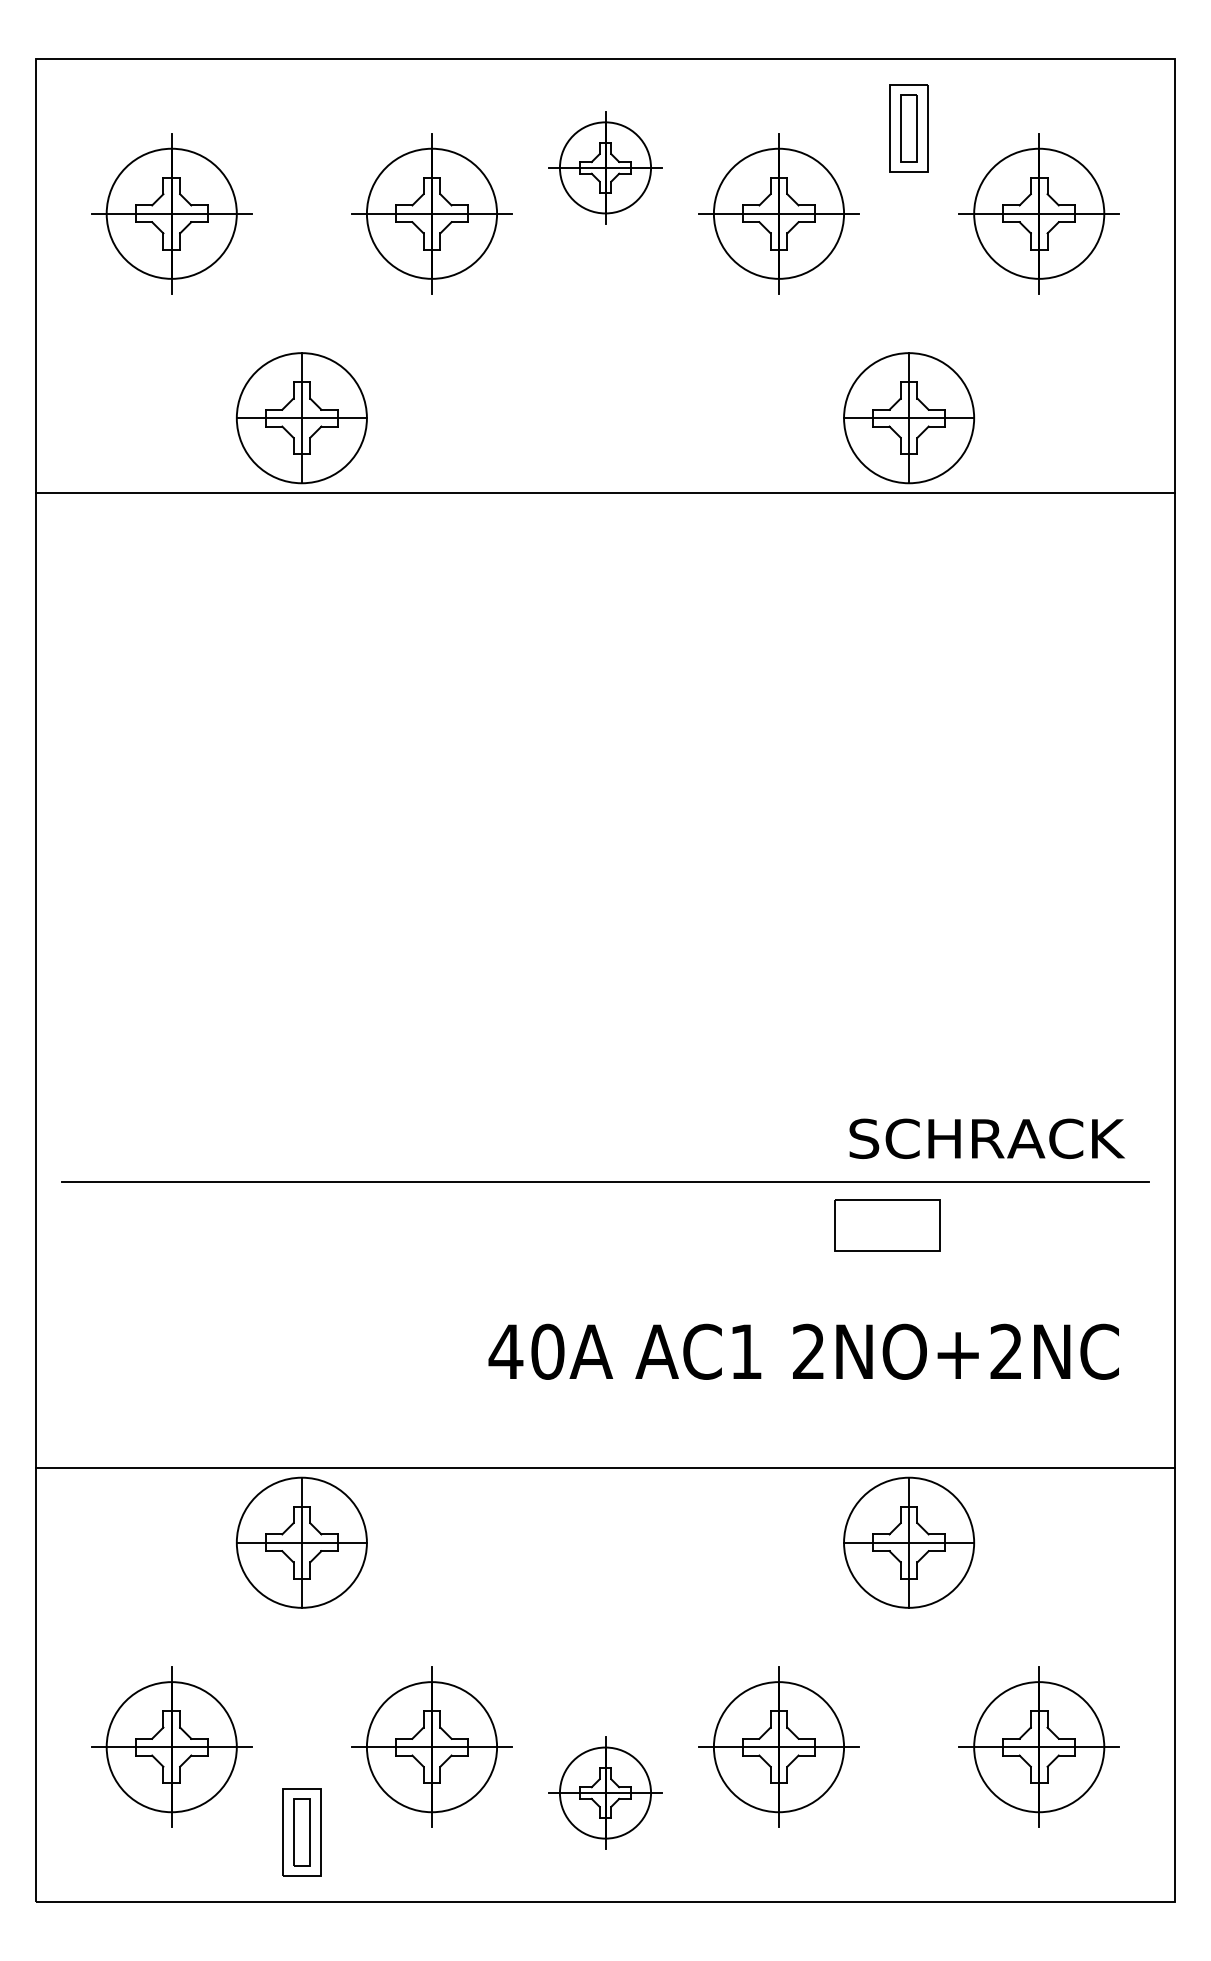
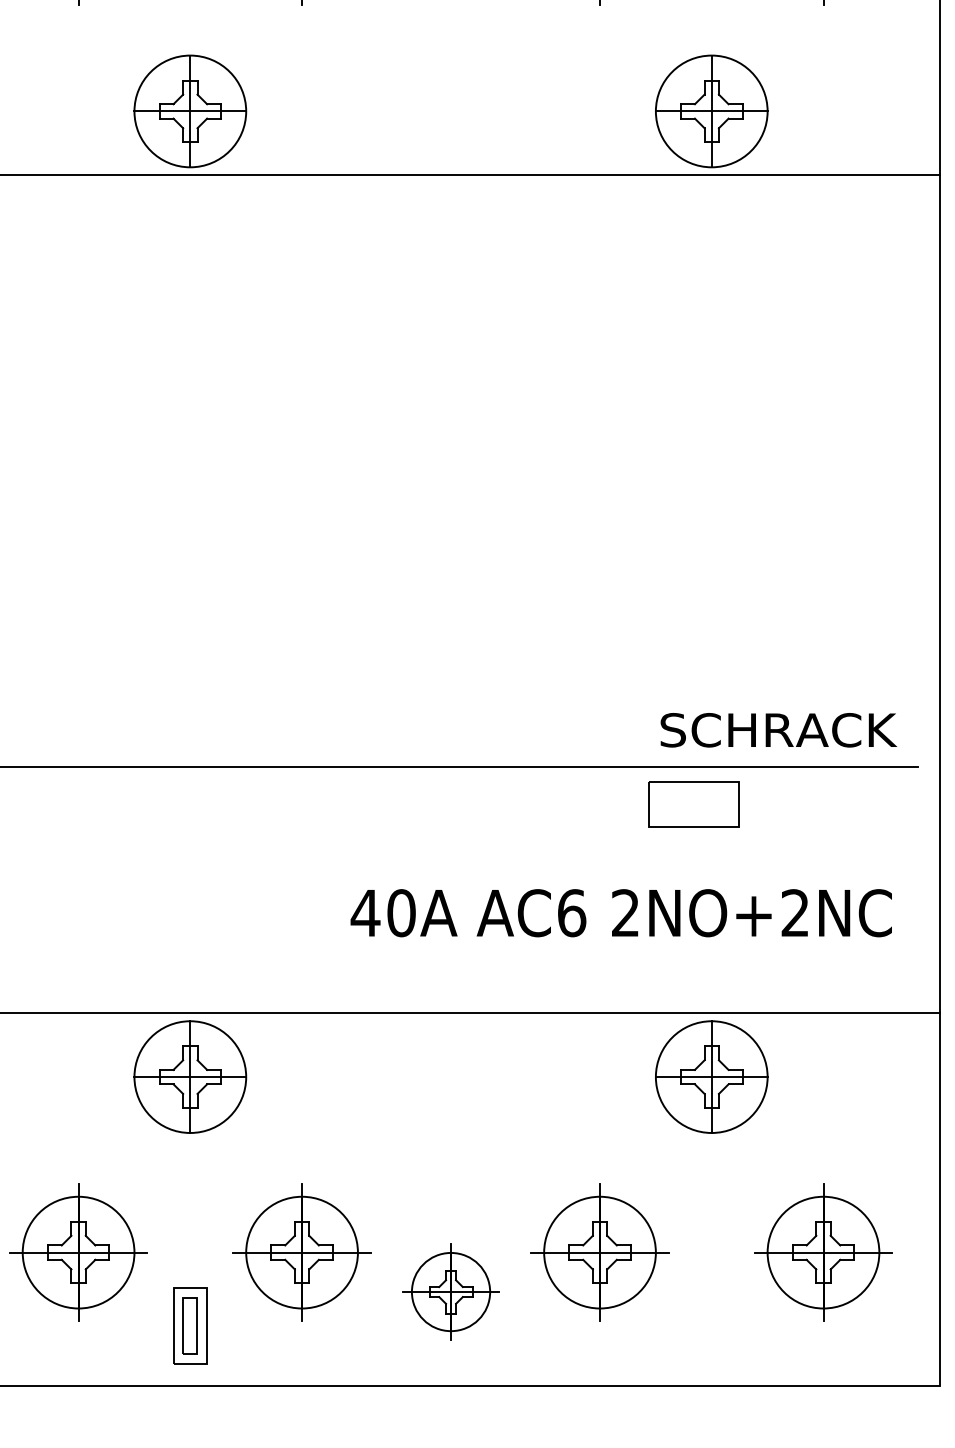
text: (746, 1351) -> (572, 912), AC1 -> AC6

